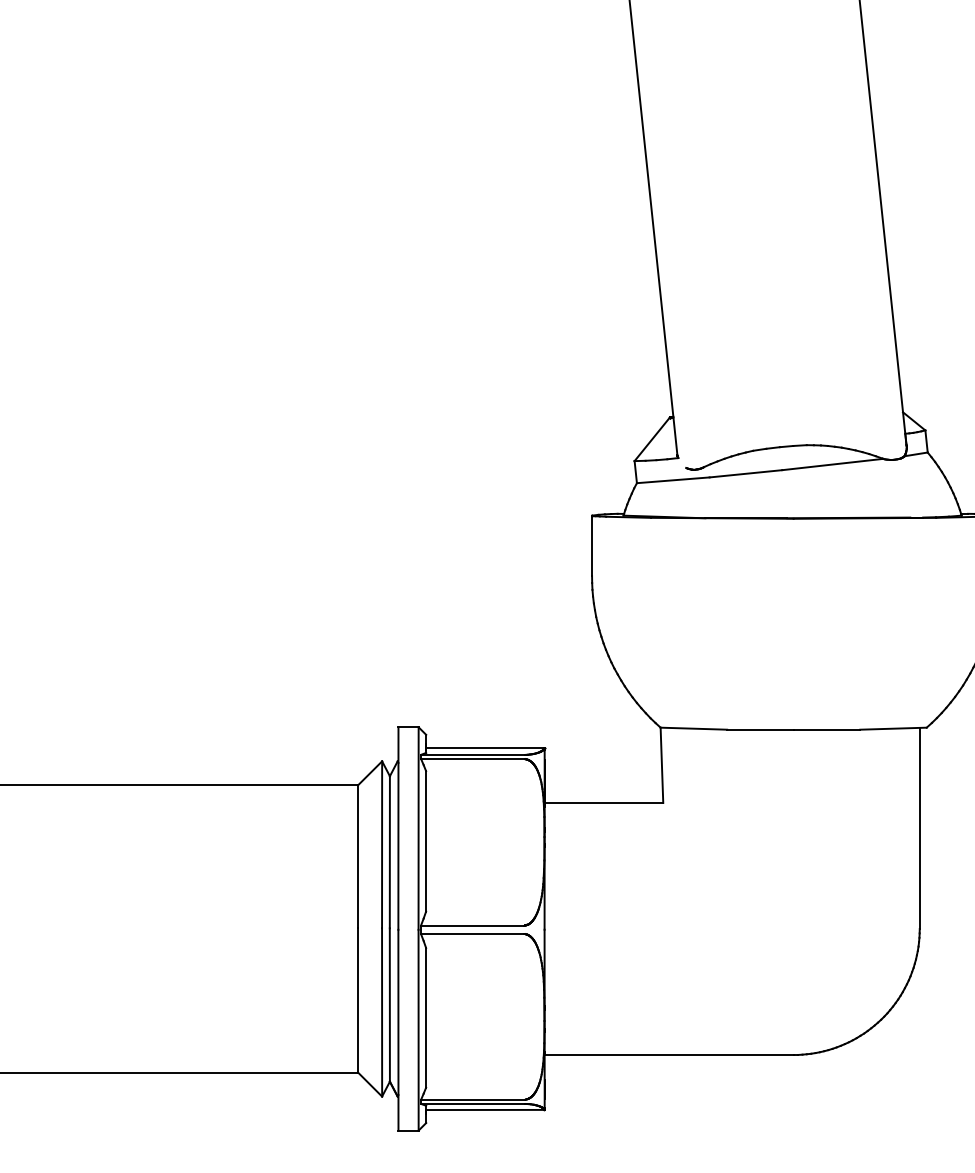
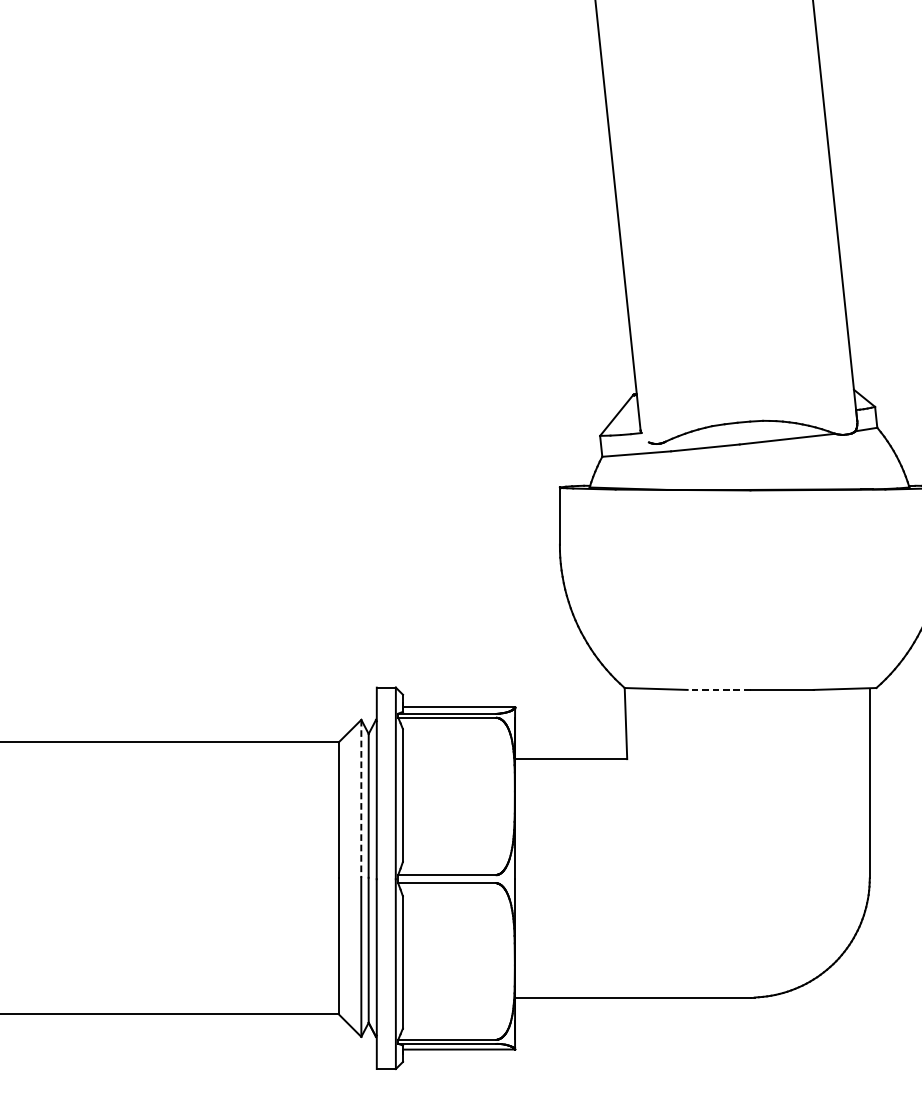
line: (759, 729) -> (718, 689), solid -> dashed
line: (382, 845) -> (361, 799), solid -> dashed

